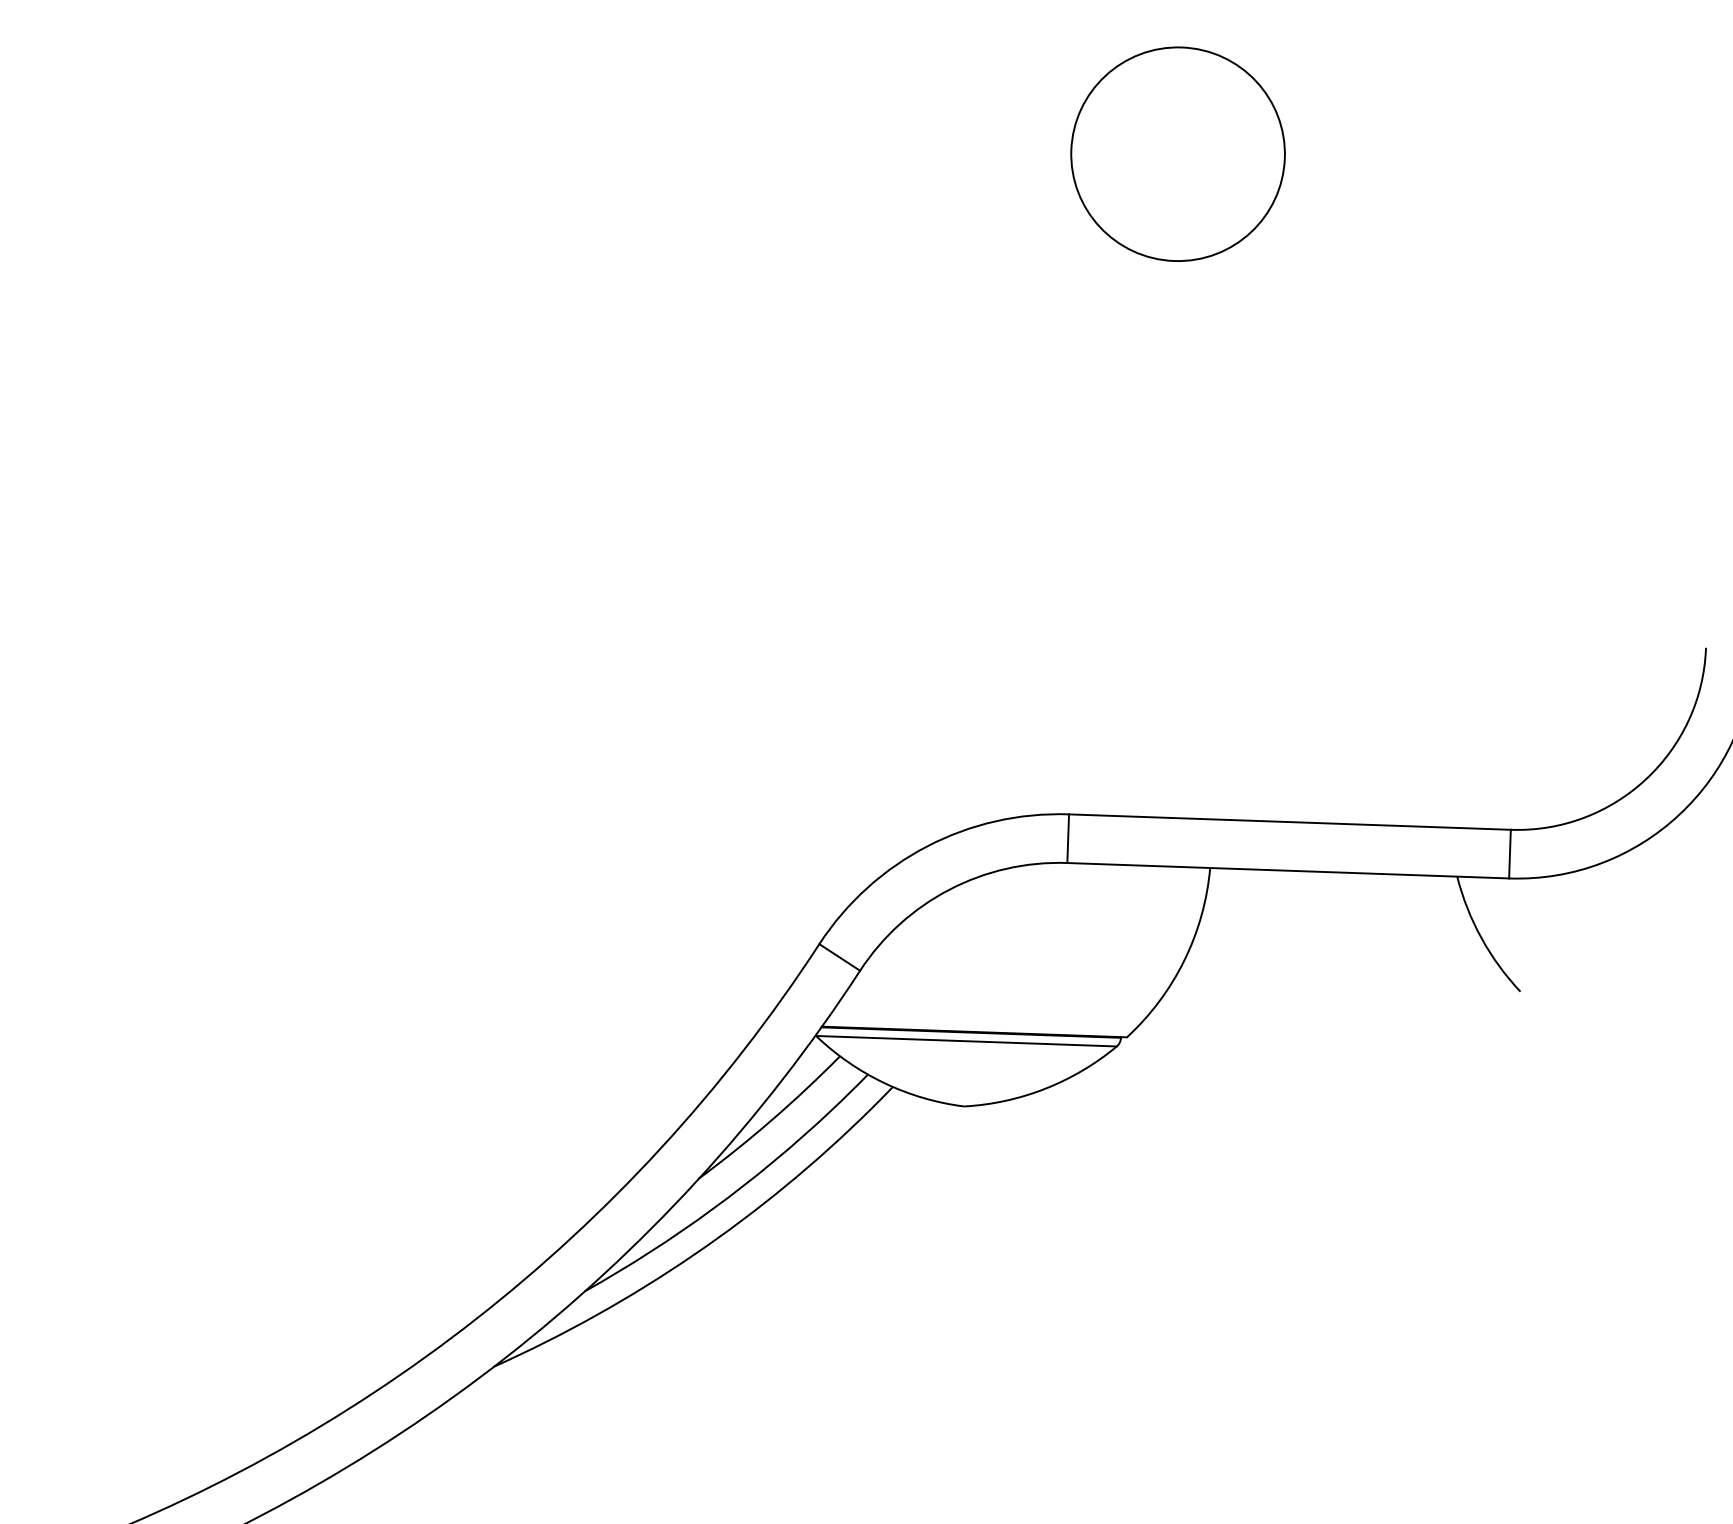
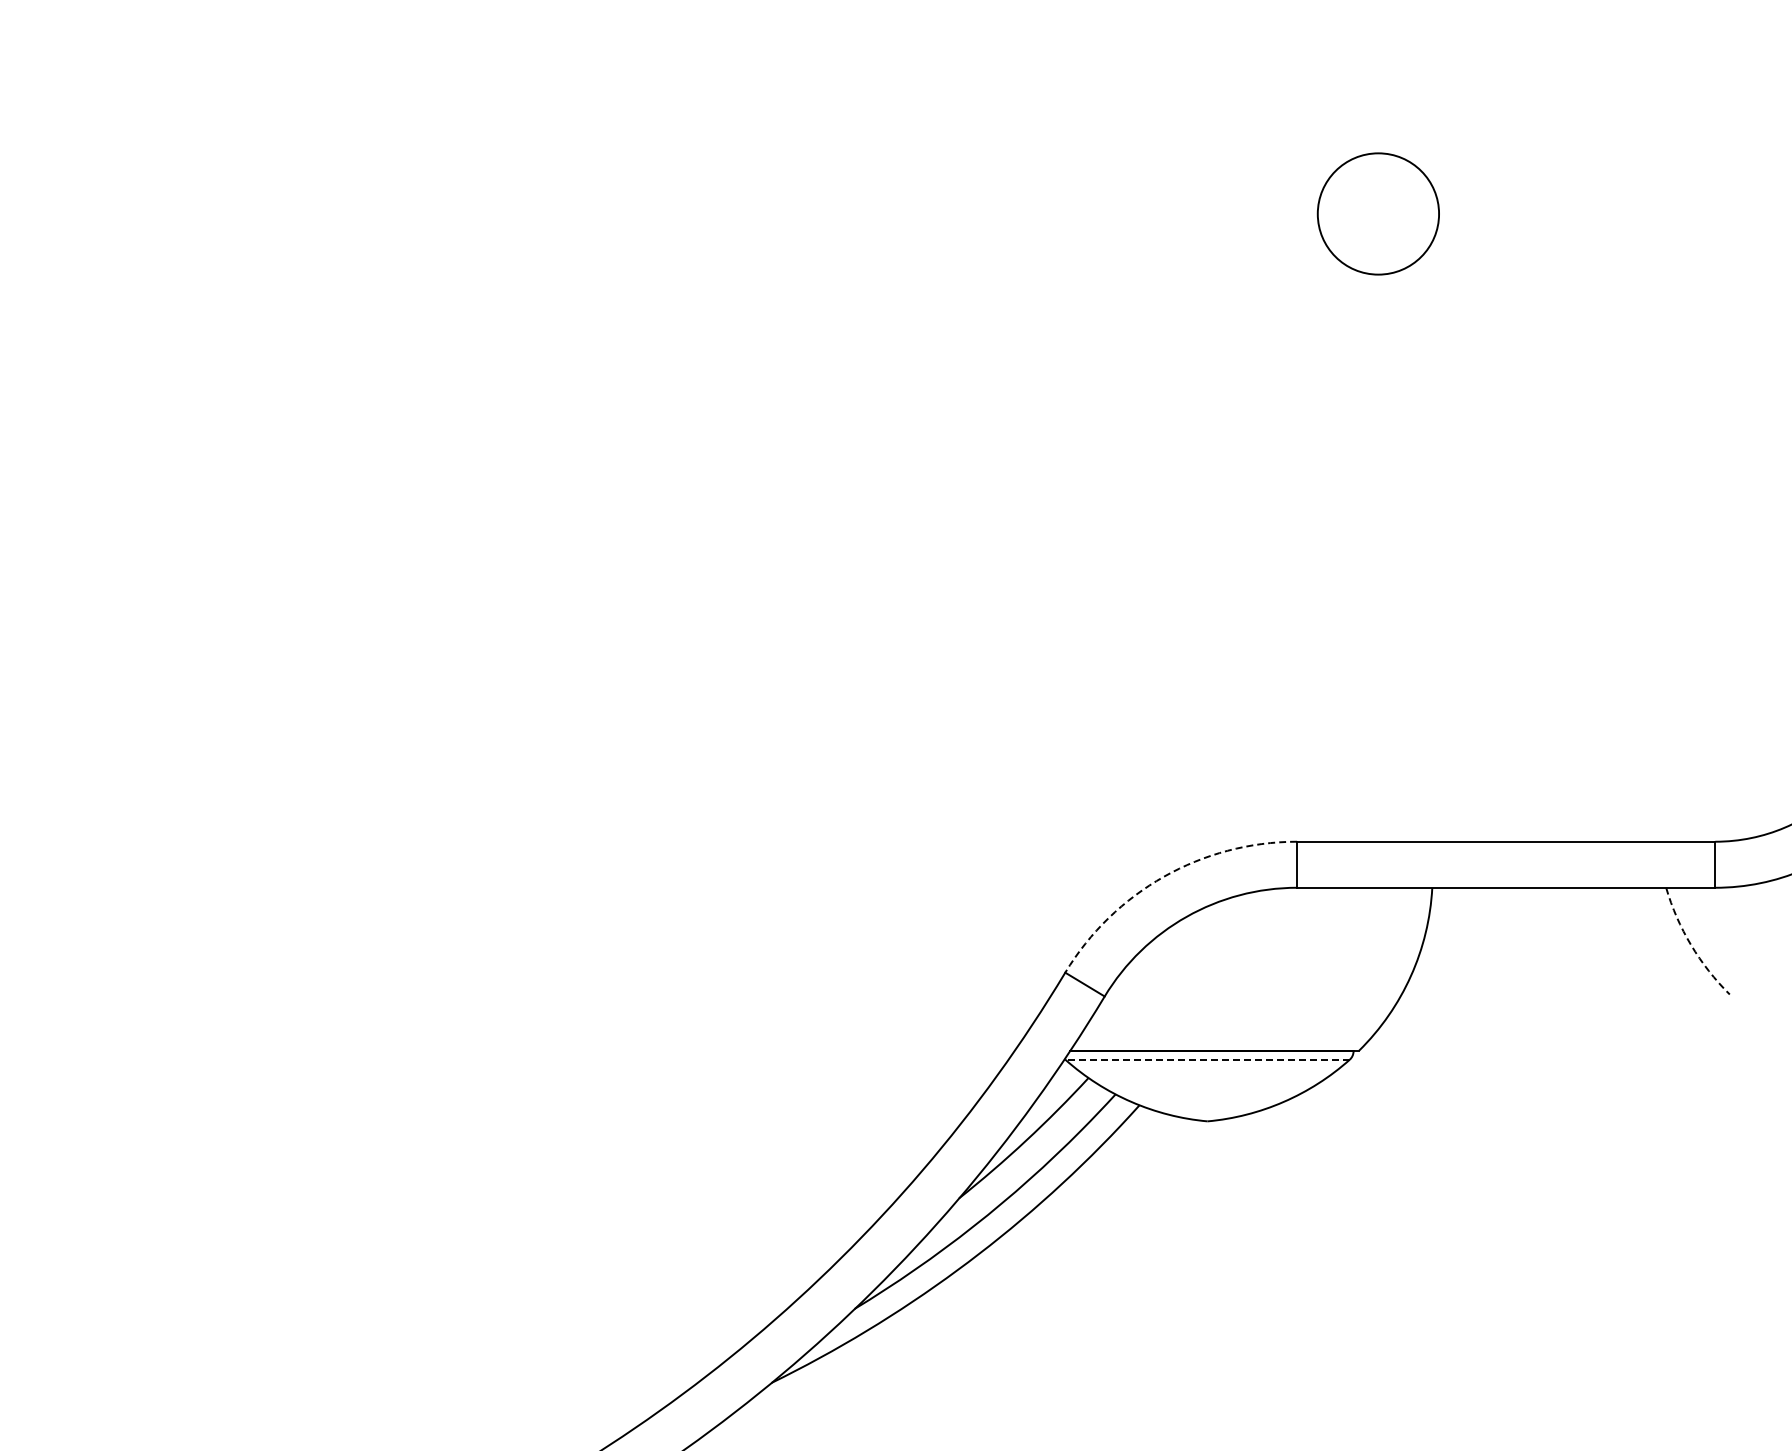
circle: (1178, 153) -> (1378, 213), size x0.6
arc: (926, 846) -> (1163, 876), solid -> dashed
arc: (1481, 938) -> (1691, 945), solid -> dashed
line: (966, 1041) -> (1207, 1059), solid -> dashed

